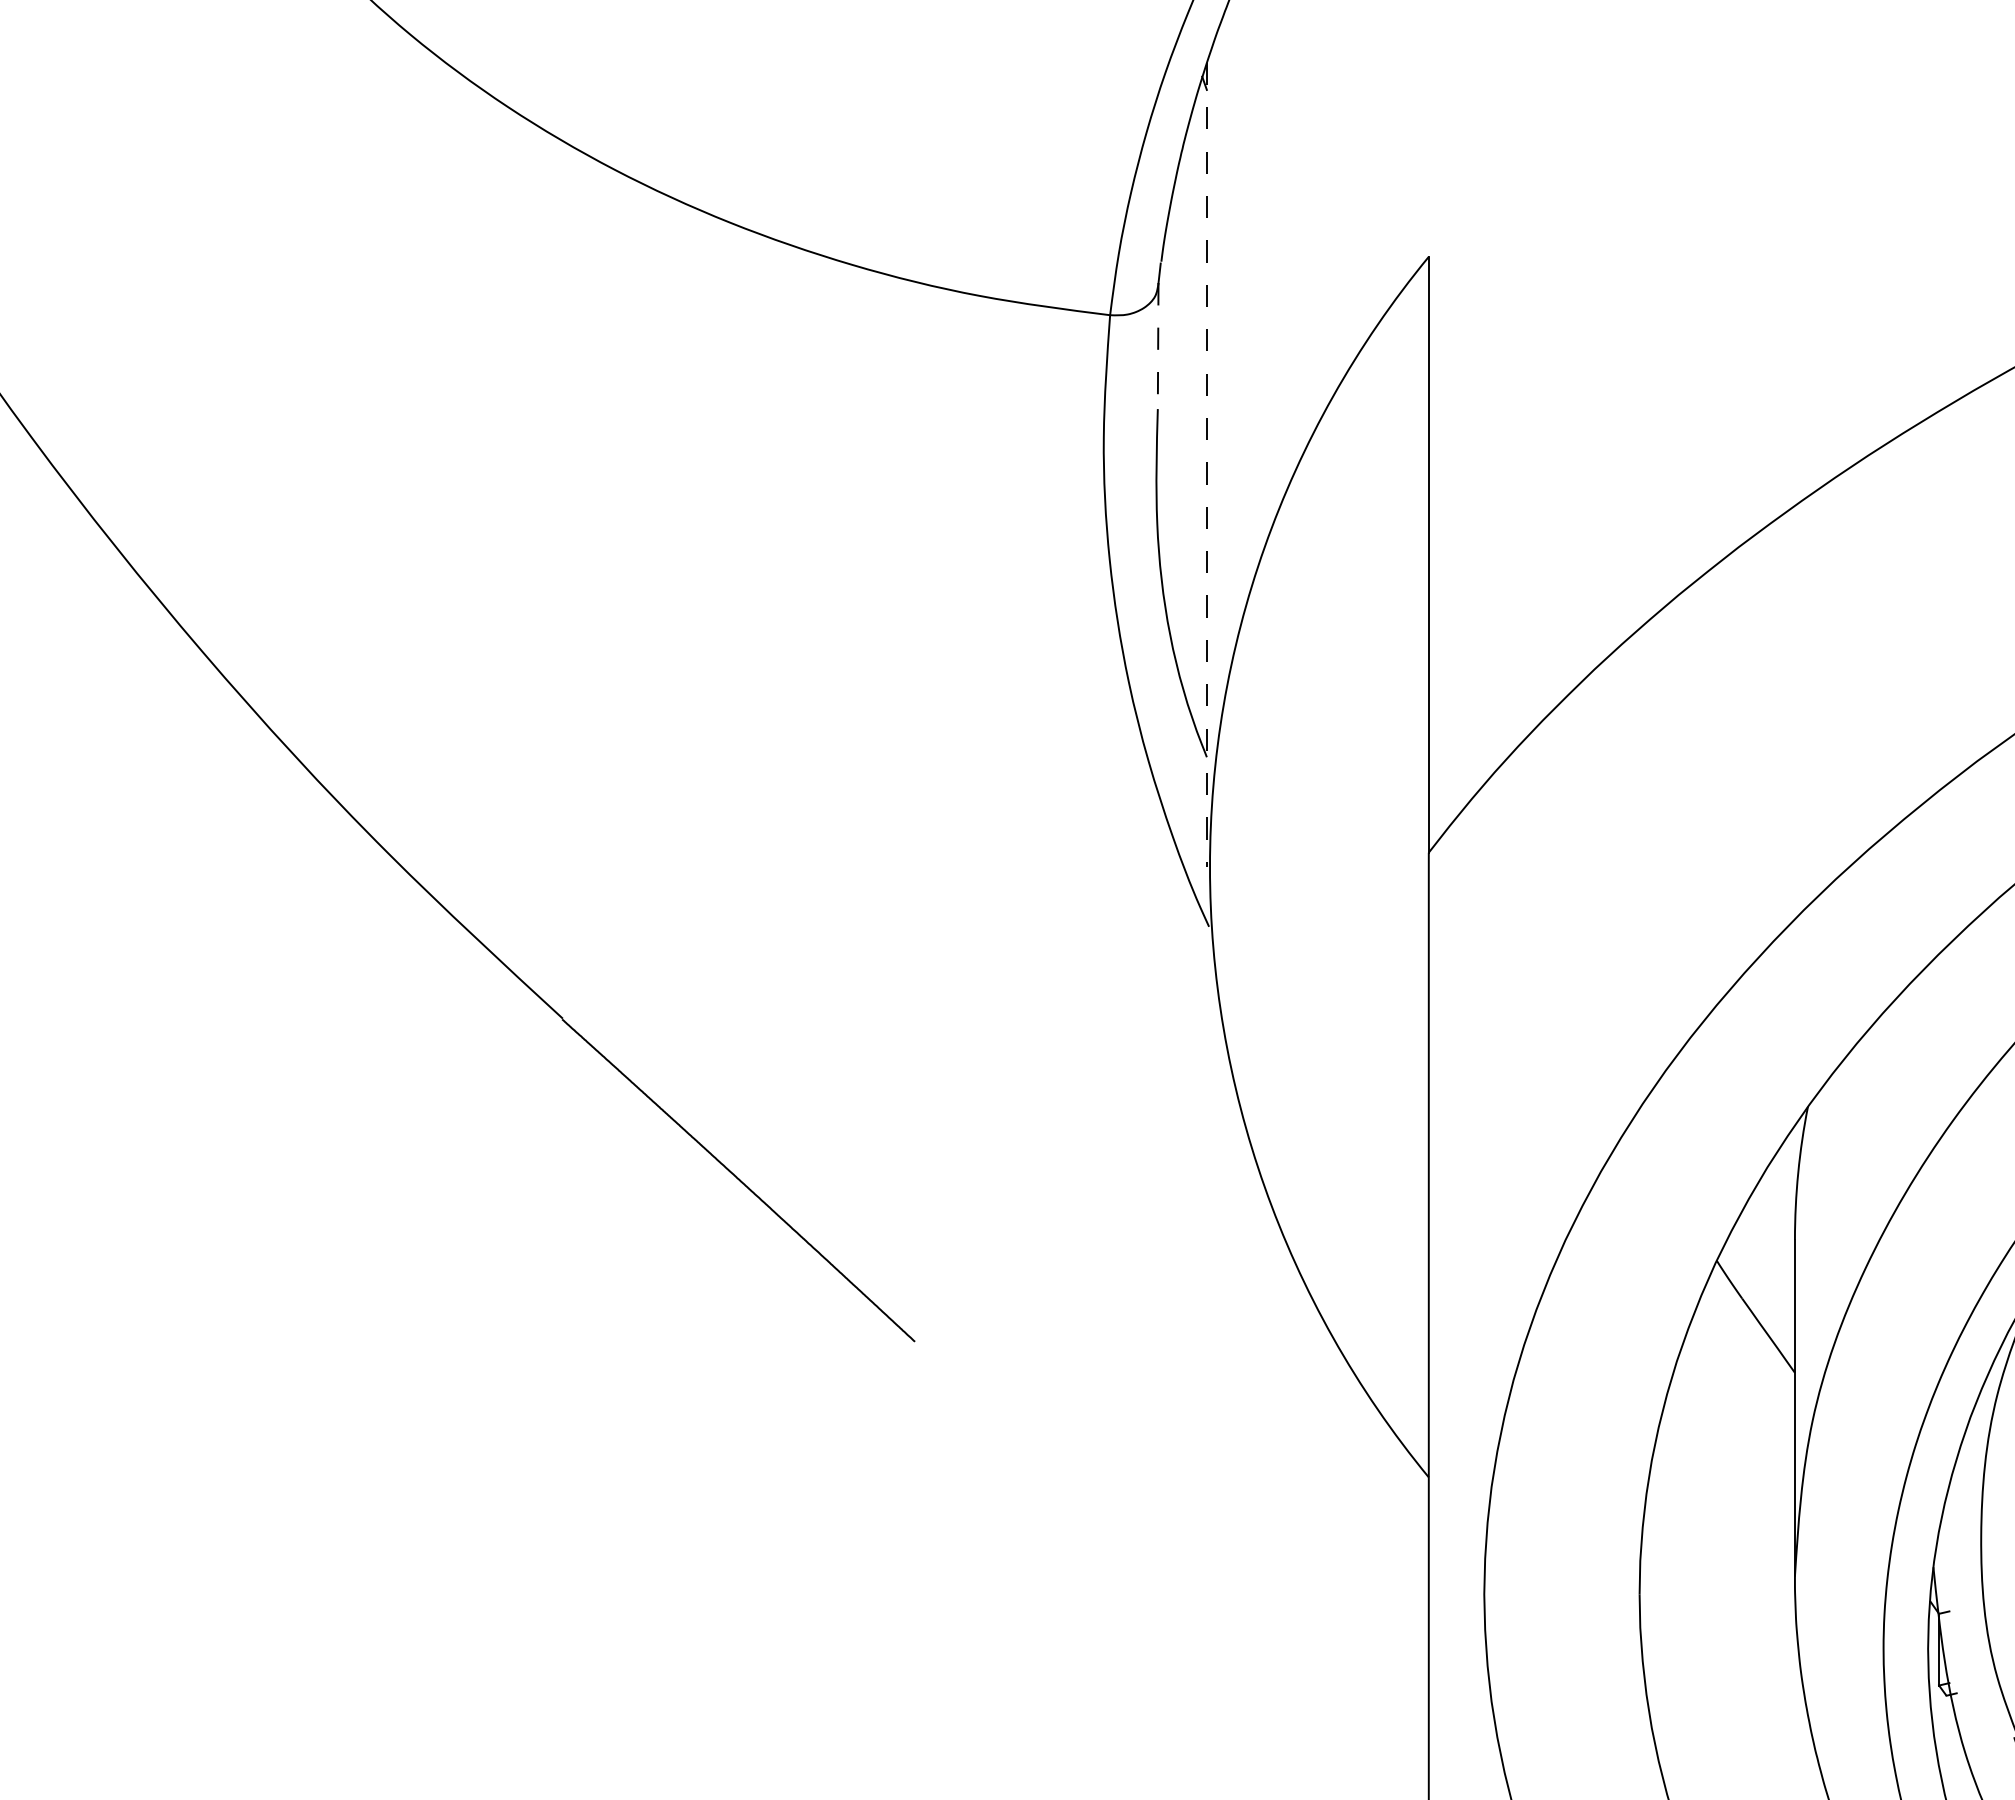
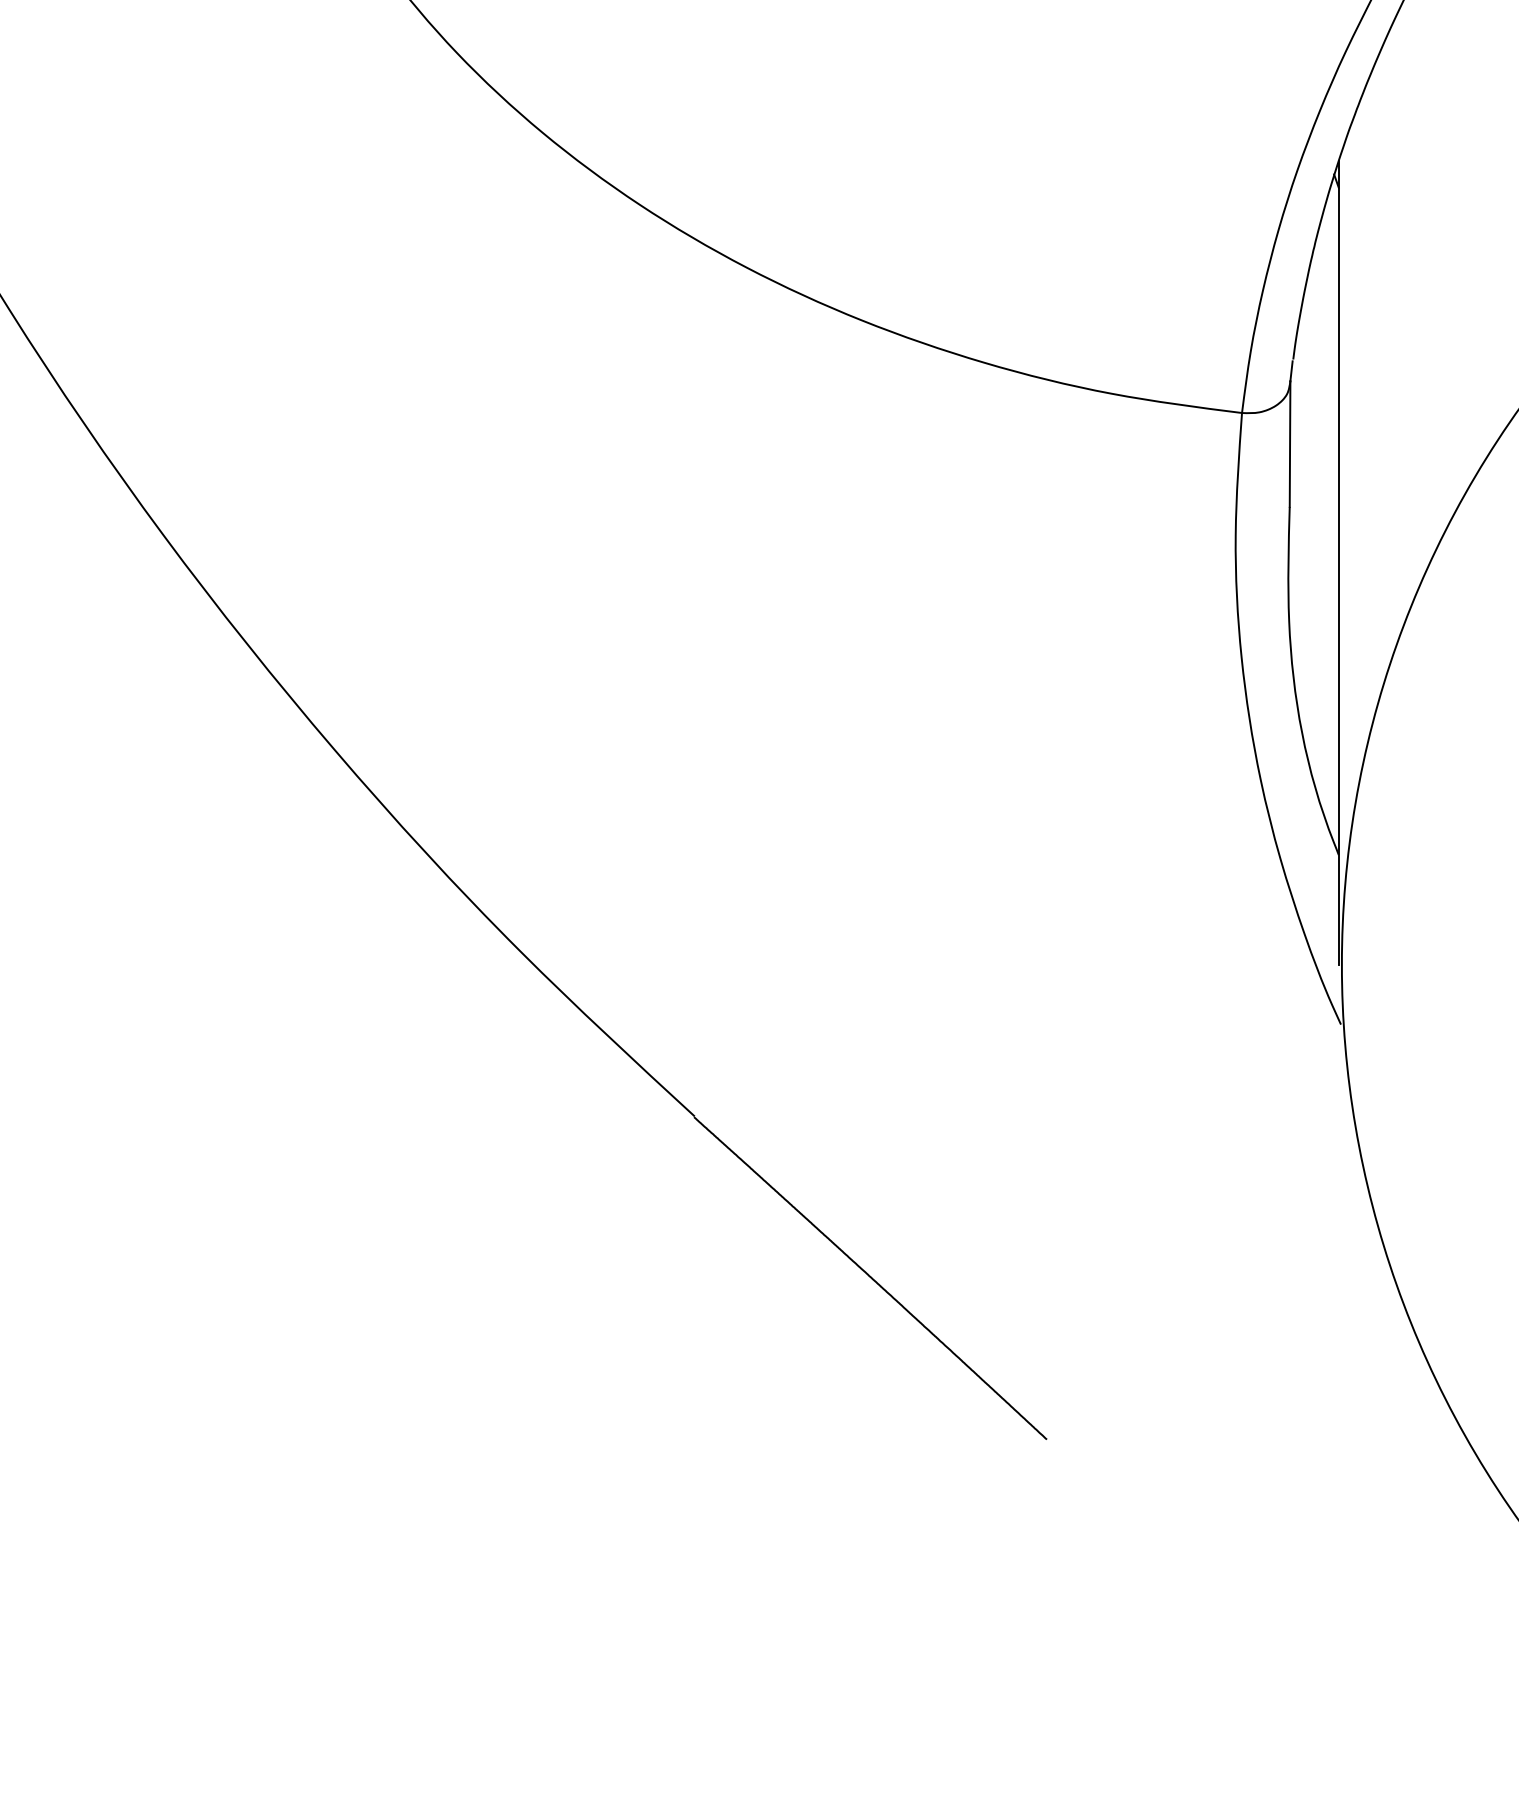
line: (1158, 346) -> (1290, 444), dashed -> solid
line: (1206, 465) -> (1338, 563), dashed -> solid

